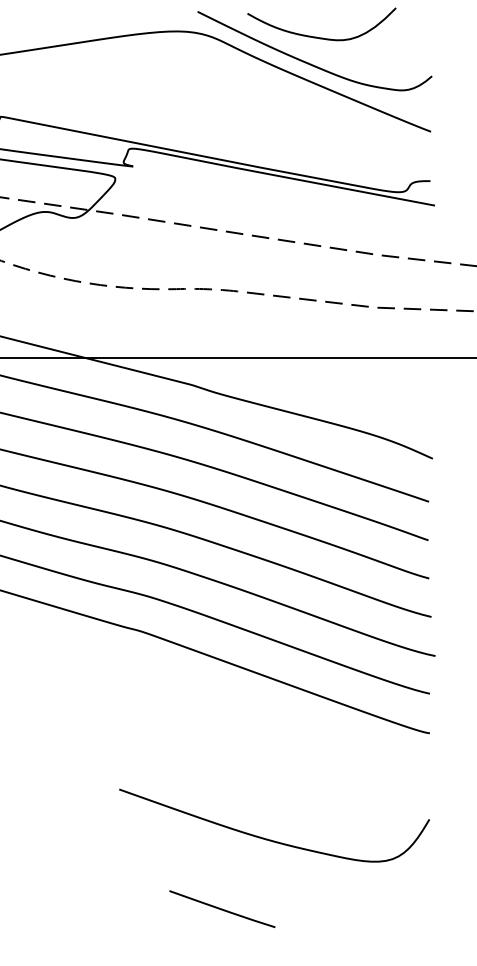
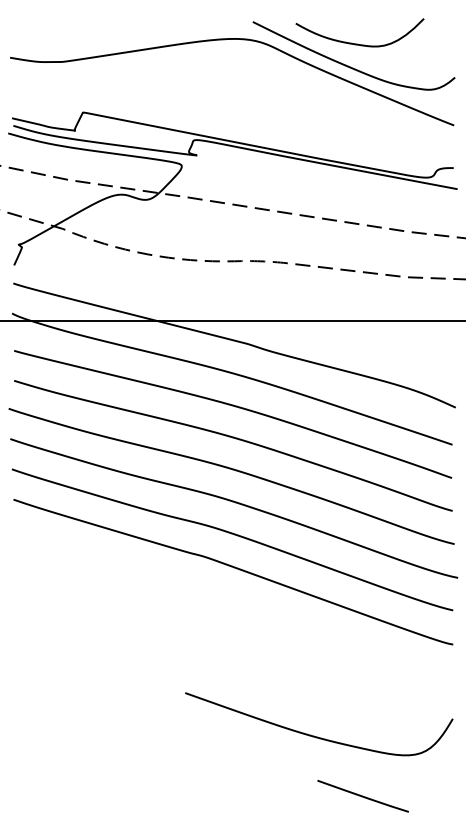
line: (221, 909) -> (362, 796), moved

